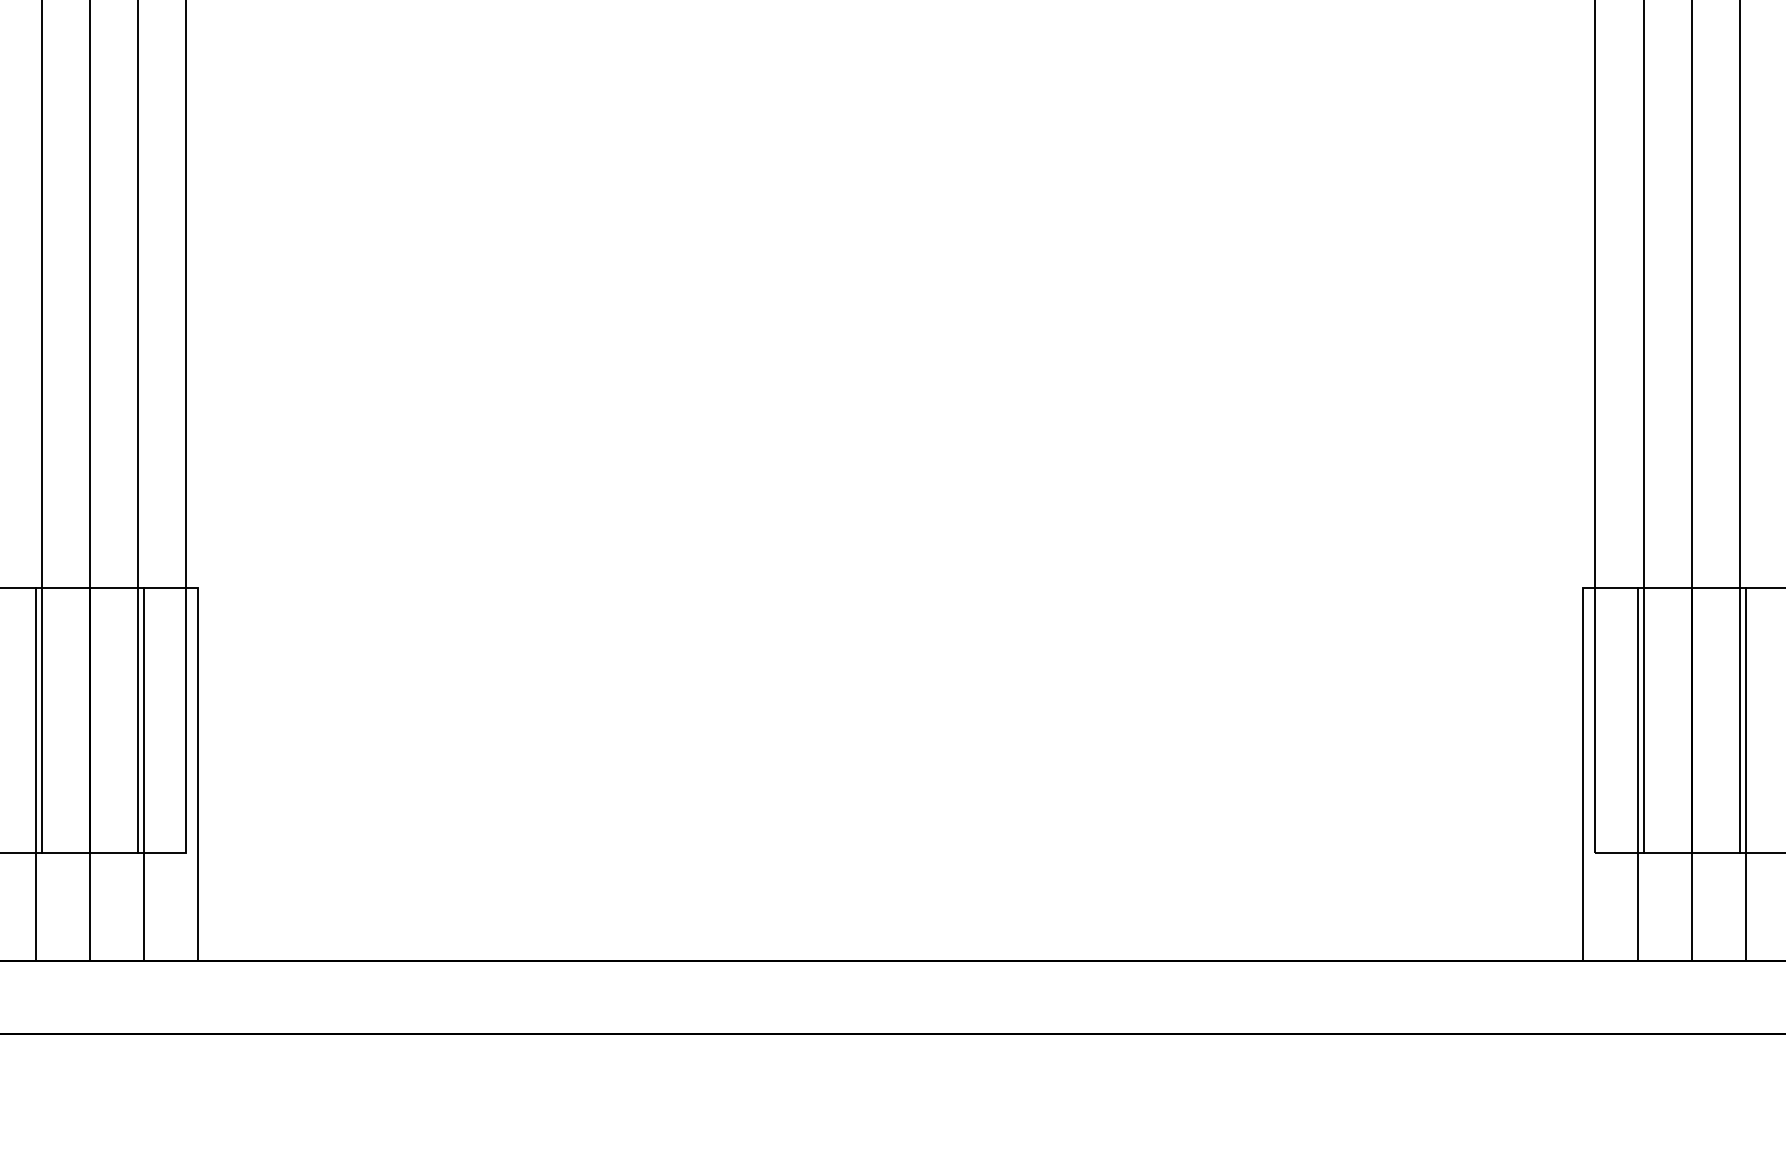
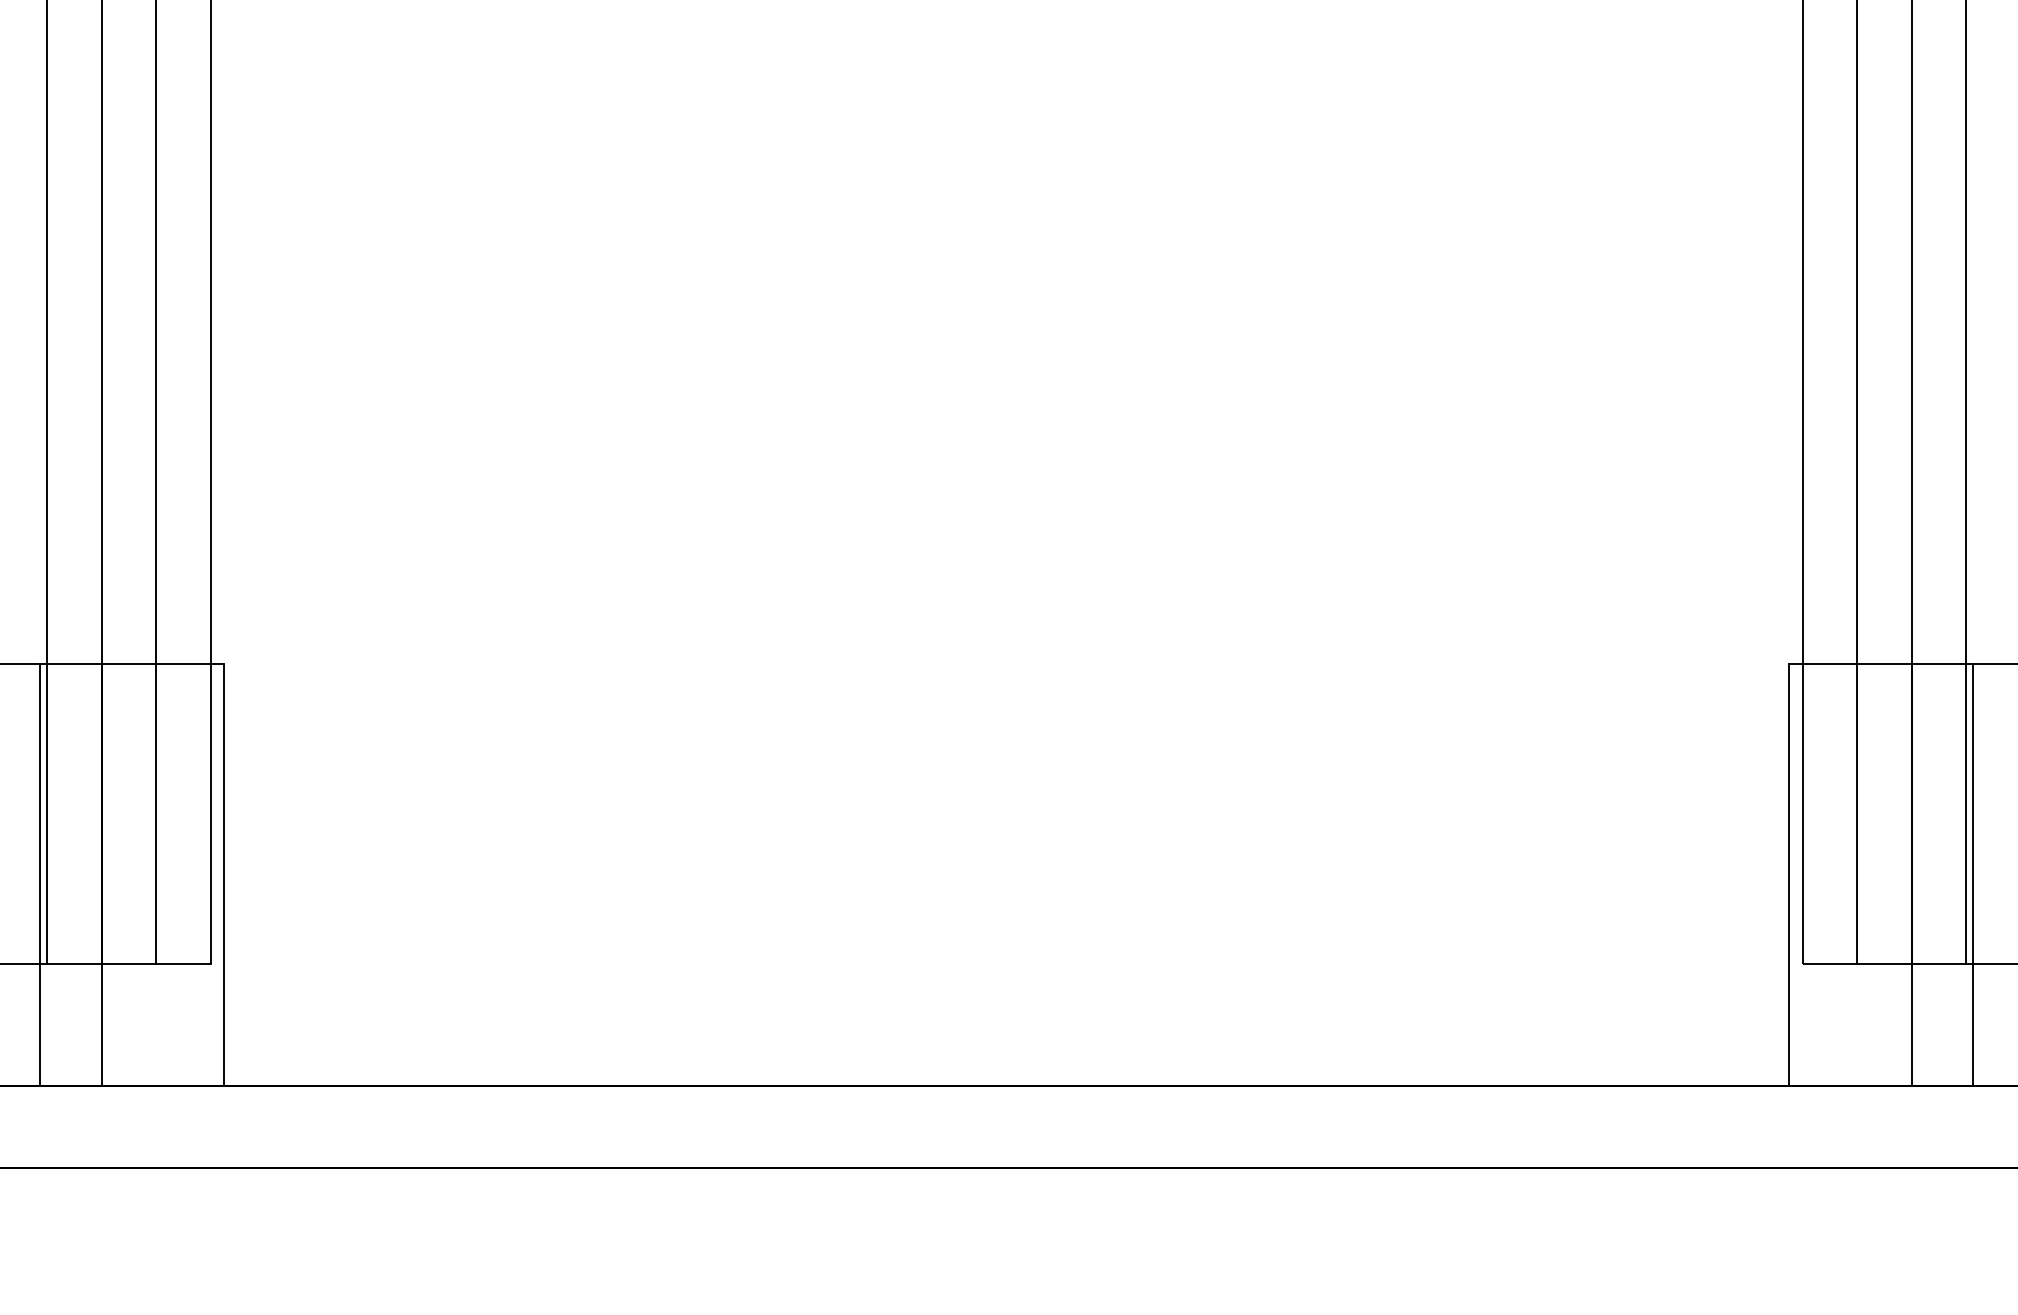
line: (144, 774) -> (163, 874), removed
line: (1637, 774) -> (1850, 874), removed

